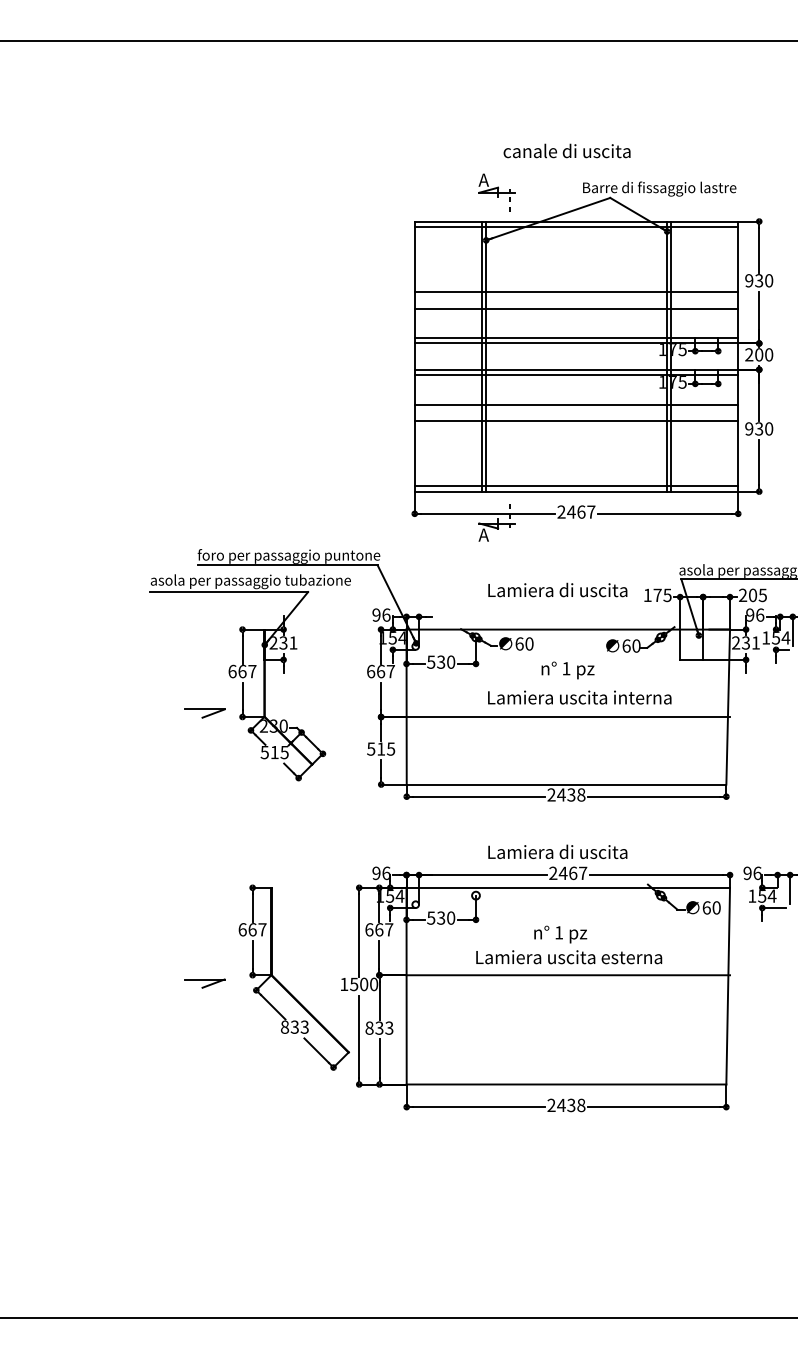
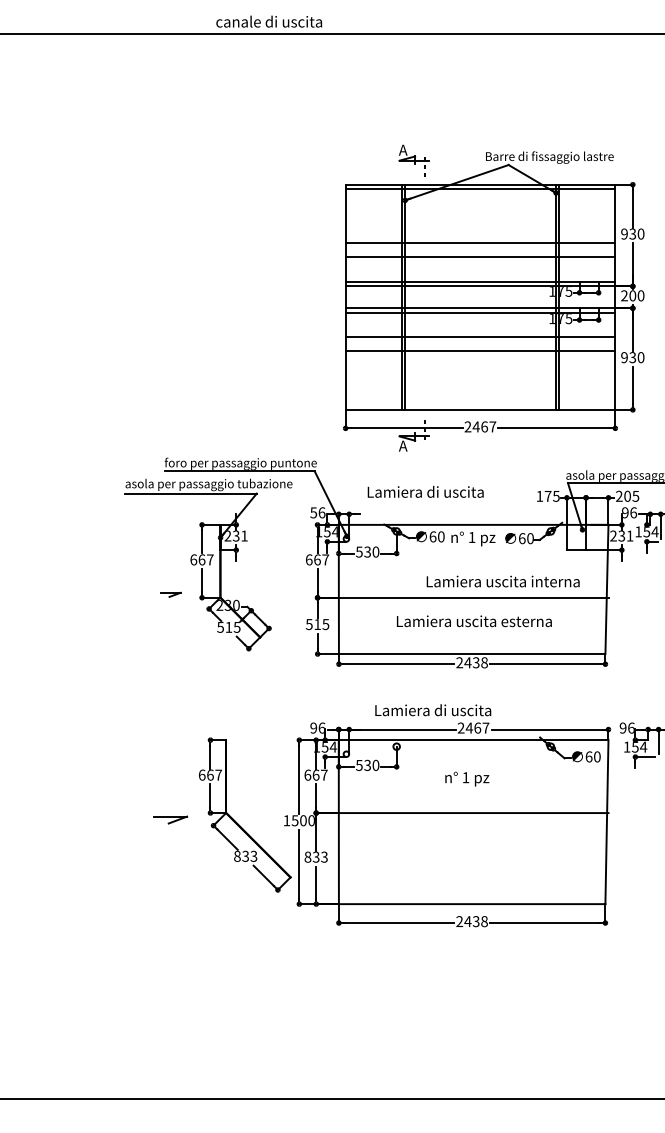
text: (566, 150) -> (268, 21), moved
line: (576, 486) -> (480, 405), removed
text: (557, 589) -> (425, 491), moved
text: (376, 614) -> (313, 512), 96 -> 56
text: (567, 670) -> (472, 538), moved
text: (579, 697) -> (502, 581), moved
part: (204, 713) -> (170, 594), size x0.6
text: (557, 851) -> (432, 709), moved
text: (569, 957) -> (474, 621), moved

